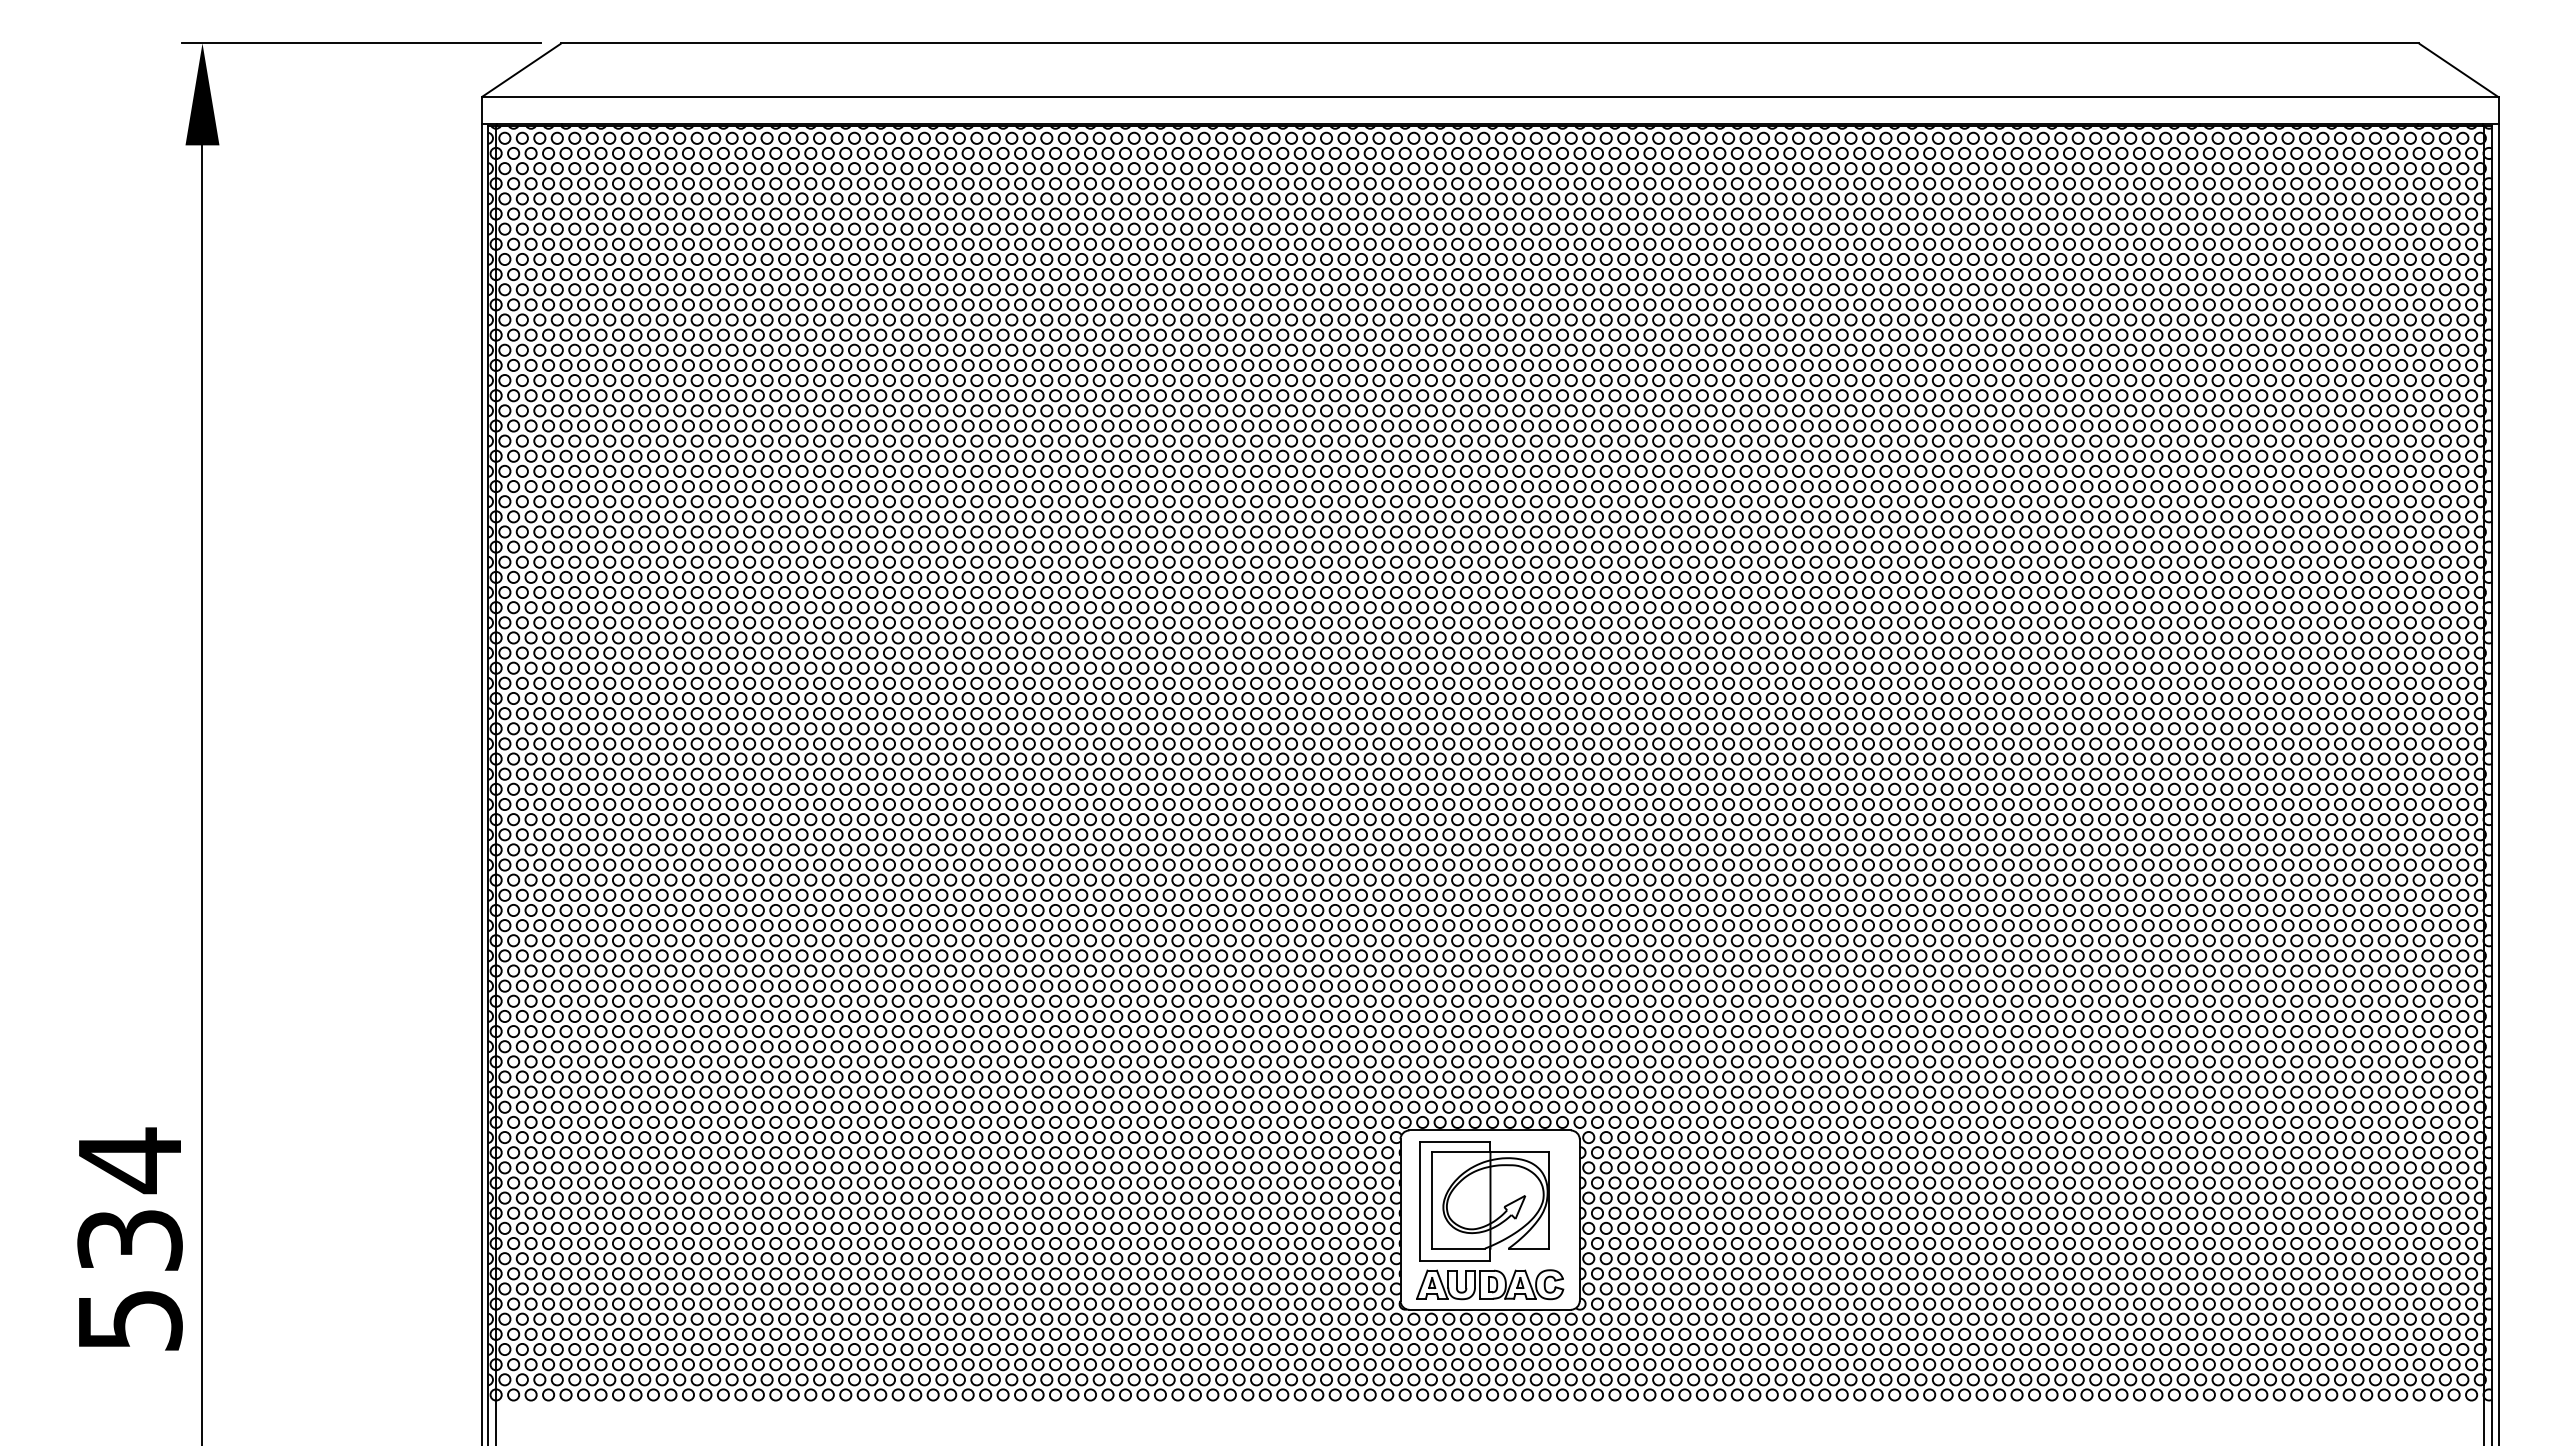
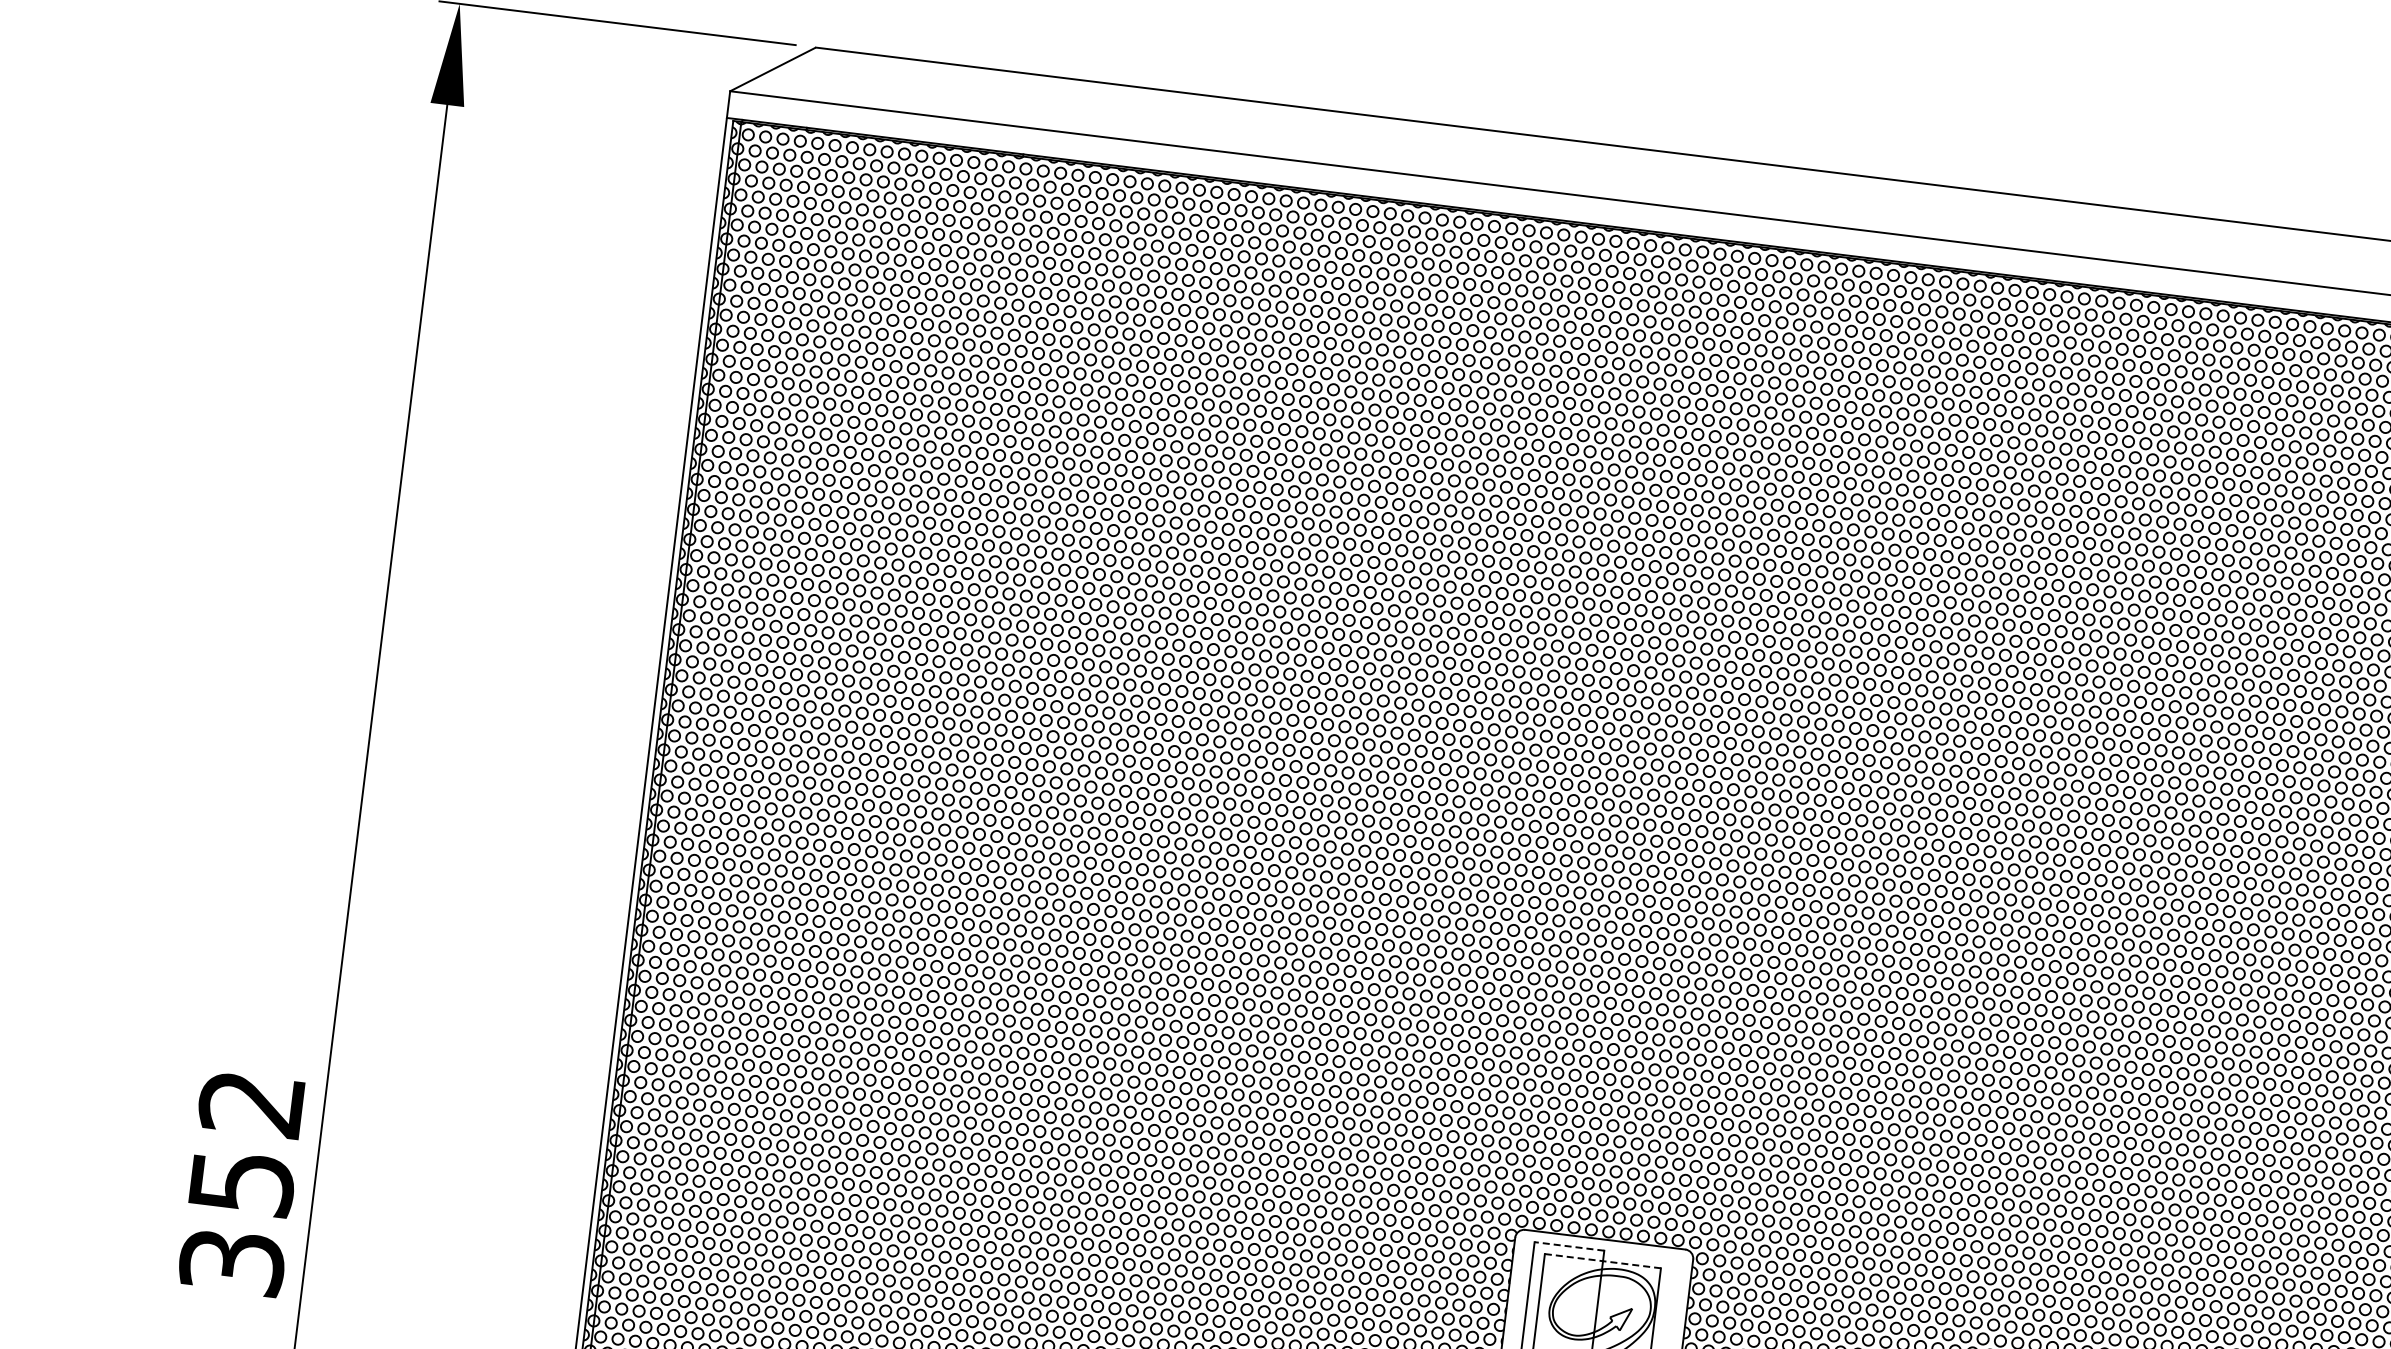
line: (1454, 1141) -> (1568, 1246), solid -> dashed
line: (1490, 1152) -> (1602, 1261), solid -> dashed
text: (129, 1238) -> (241, 1181), 534 -> 352

